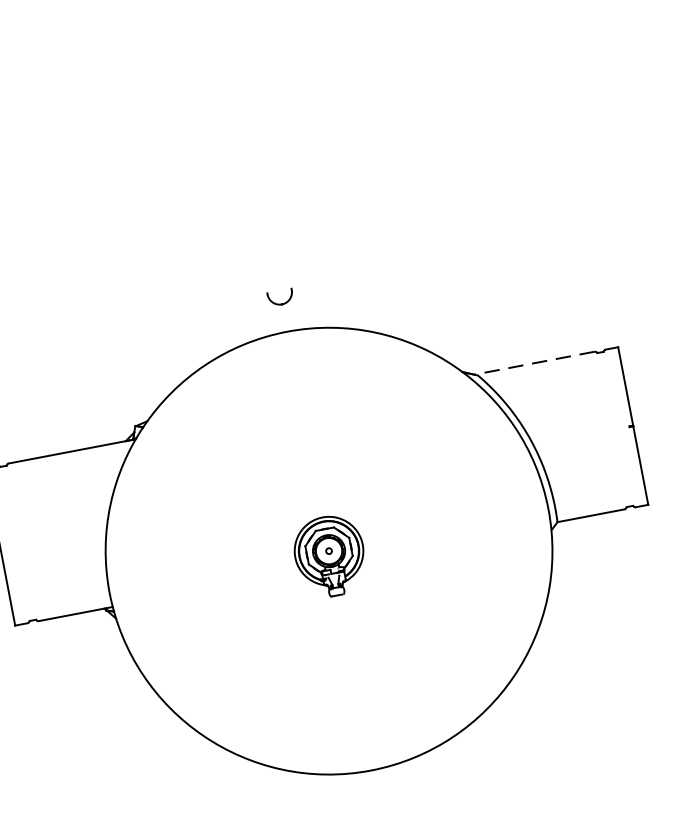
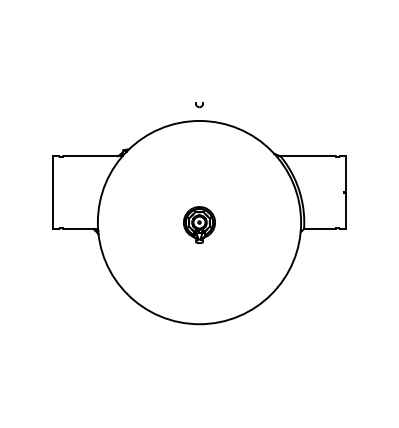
part: (280, 298) -> (199, 105), size x0.62
line: (535, 363) -> (307, 156), dashed -> solid

